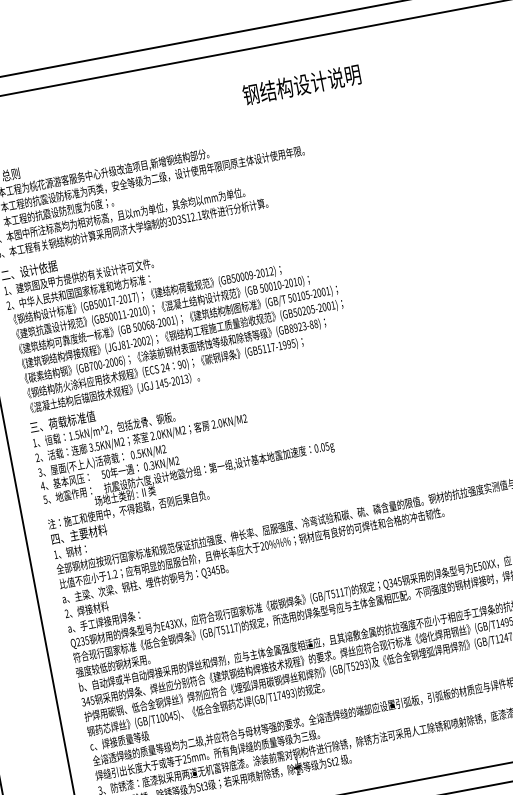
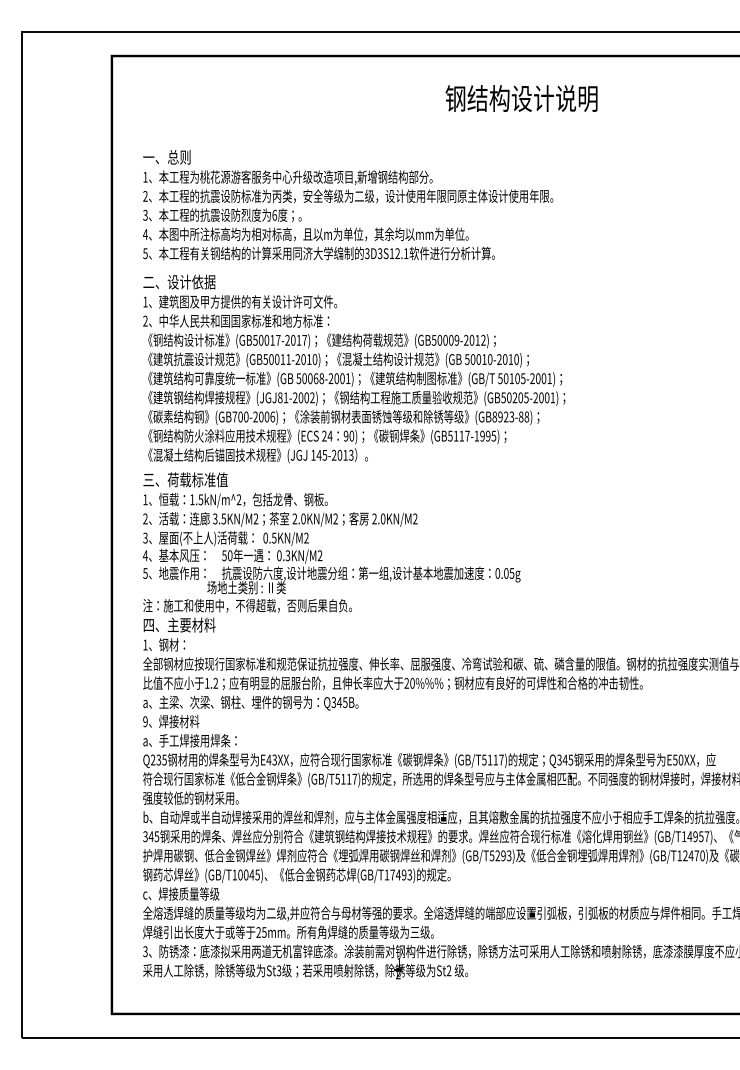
text: (301, 84) -> (521, 98), moved
text: (67, 614) -> (145, 722), 2 -> 9

